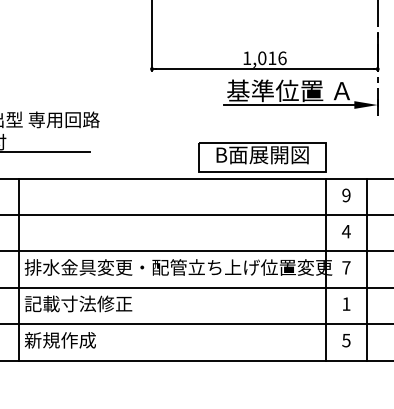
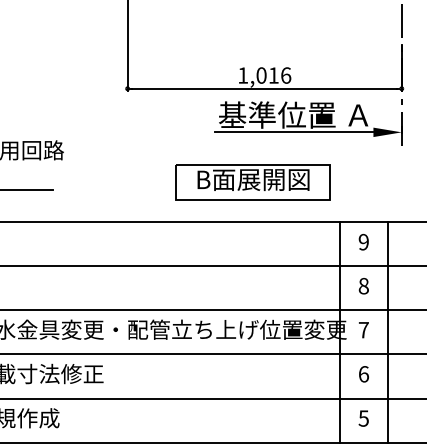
part: (262, 157) -> (253, 182), moved
text: (345, 231) -> (362, 286), 4 -> 8
text: (346, 303) -> (363, 373), 1 -> 6

